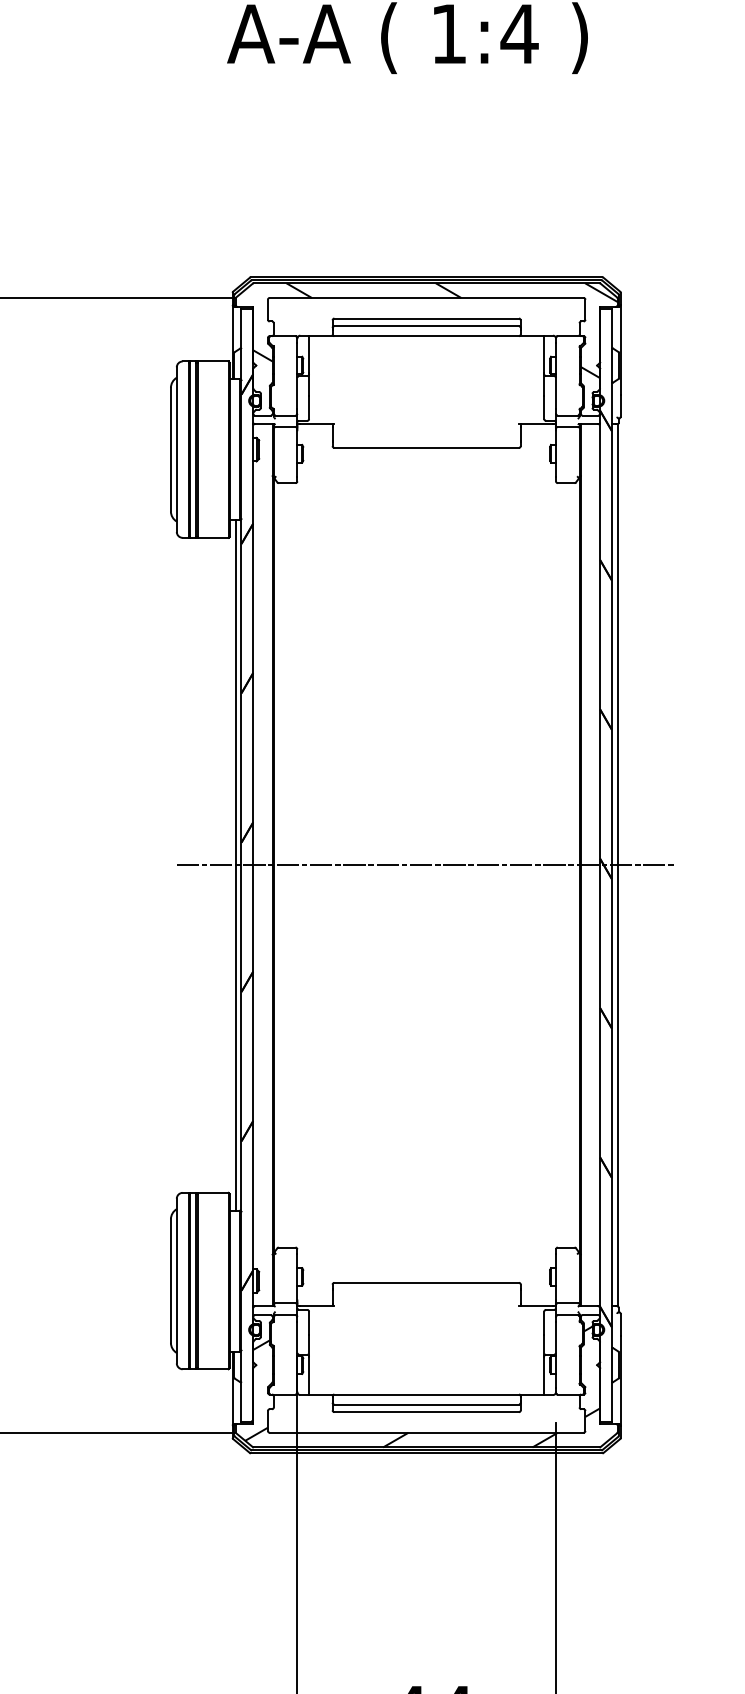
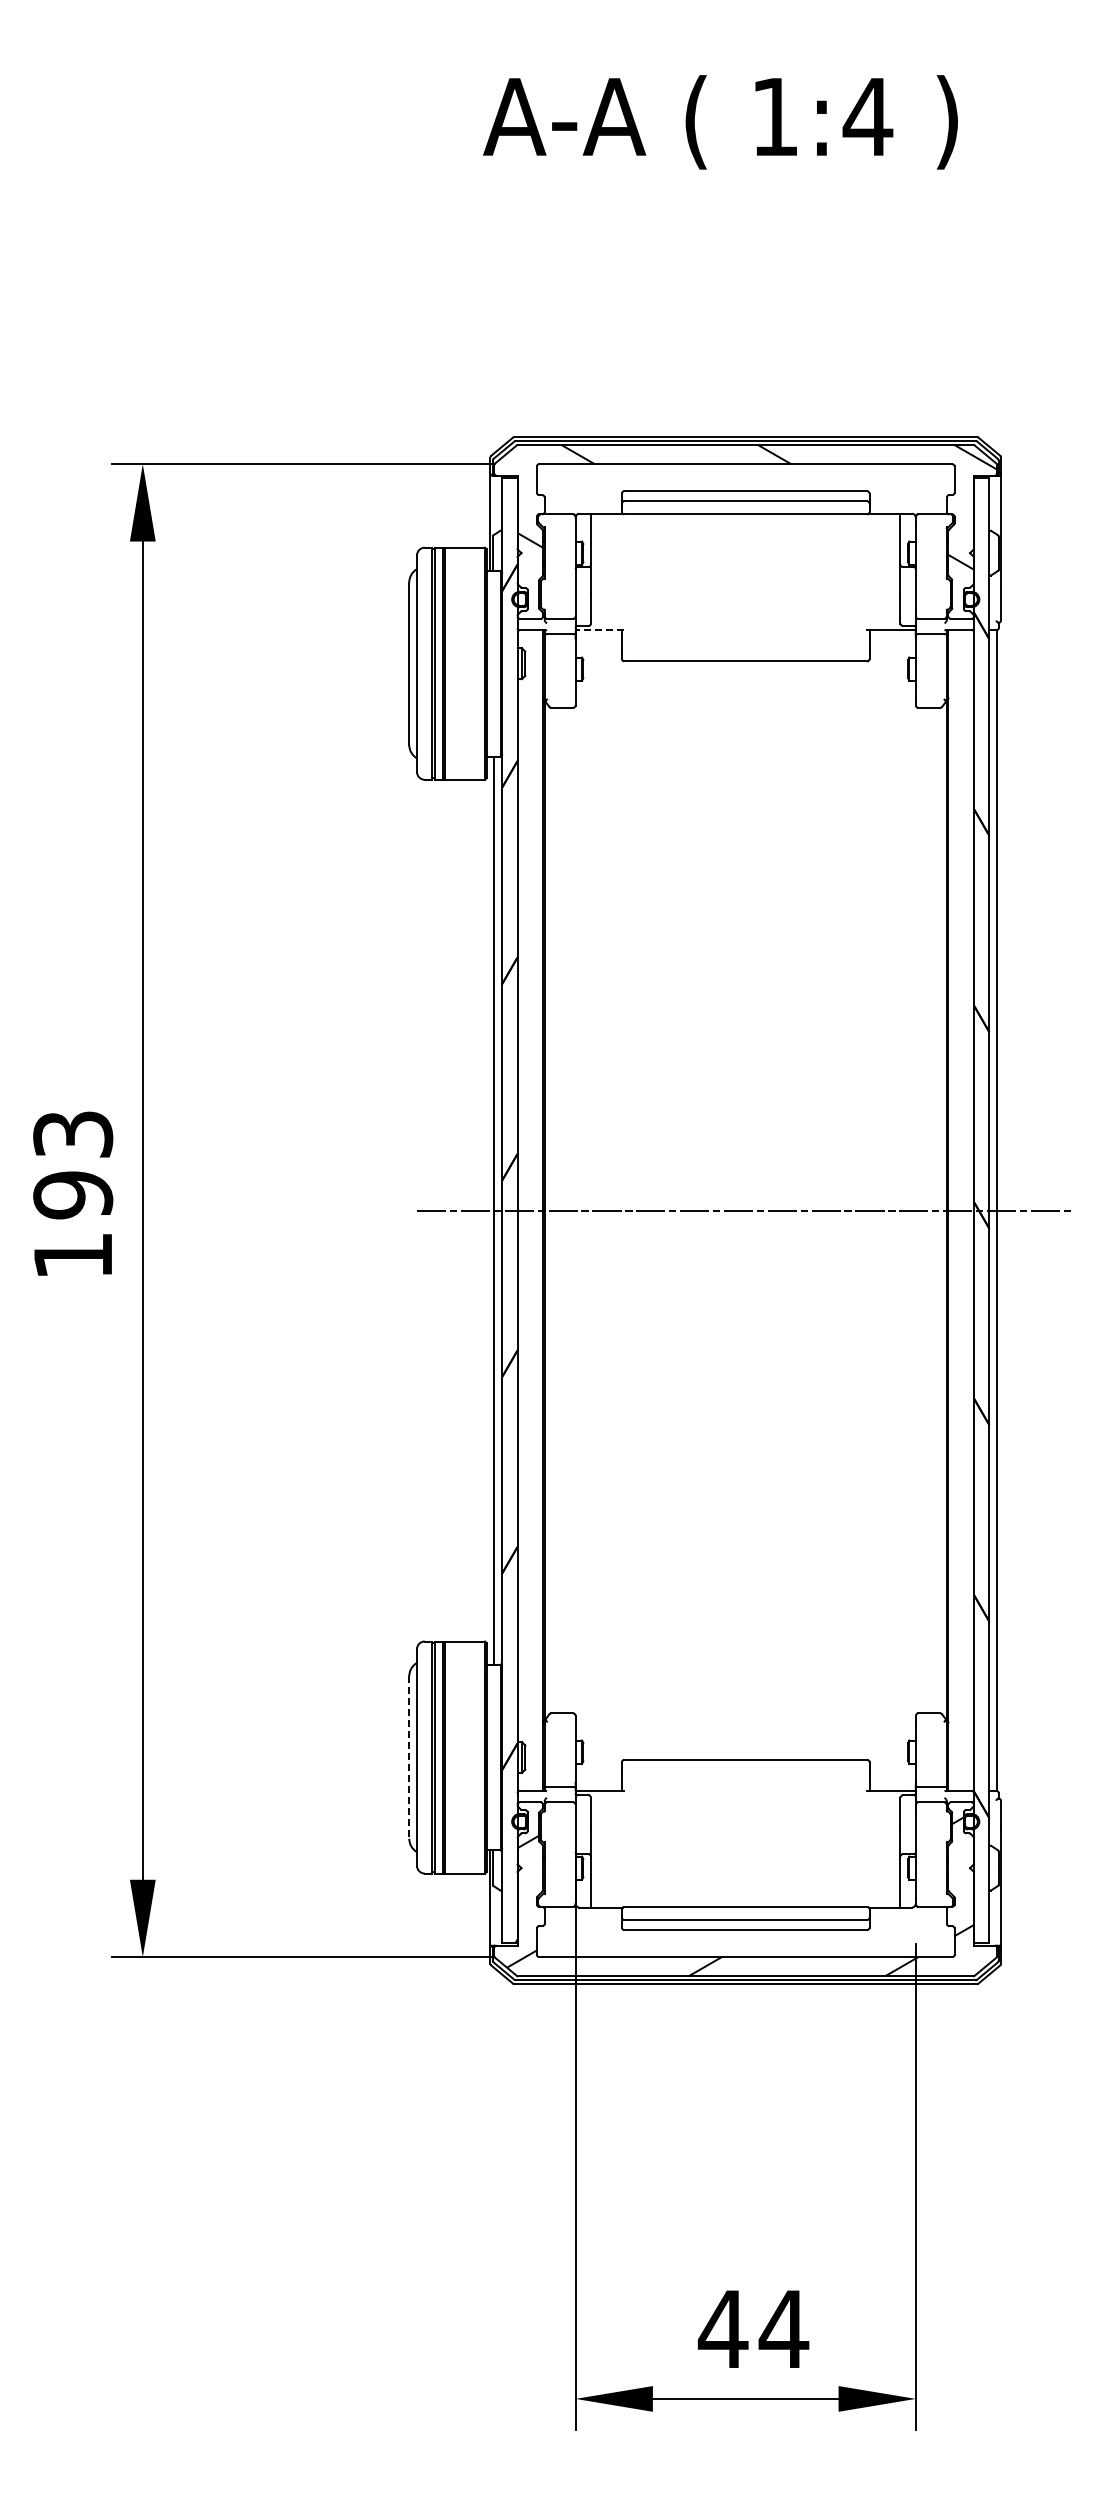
line: (317, 424) -> (601, 630), solid -> dashed
line: (171, 1281) -> (409, 1758), solid -> dashed

